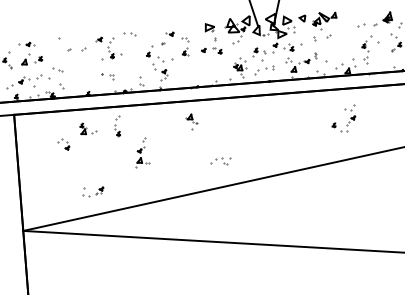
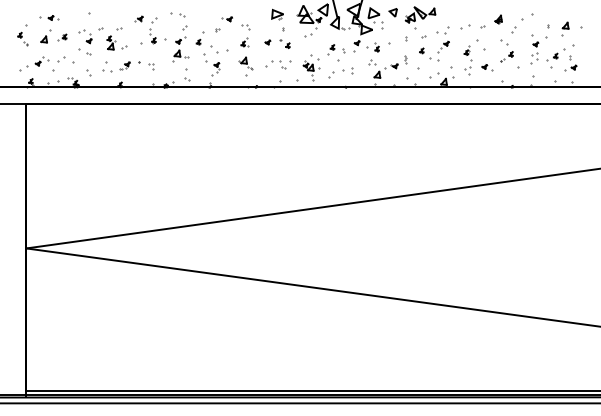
part: (387, 17) -> (498, 19), size x0.62
part: (381, 56) -> (487, 67), added
part: (191, 121) -> (245, 66), moved
part: (348, 122) -> (440, 48), moved
part: (117, 125) -> (153, 127), removed
part: (87, 128) -> (116, 42), moved
part: (64, 144) -> (85, 36), moved
part: (141, 152) -> (180, 43), moved
part: (221, 161) -> (278, 64), moved
part: (92, 191) -> (116, 66), moved

